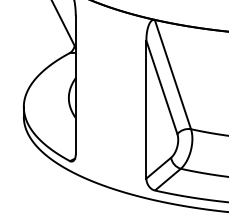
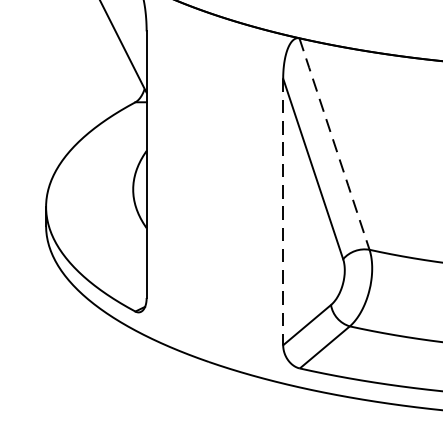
line: (172, 74) -> (333, 143), solid -> dashed
line: (146, 109) -> (283, 211), solid -> dashed

